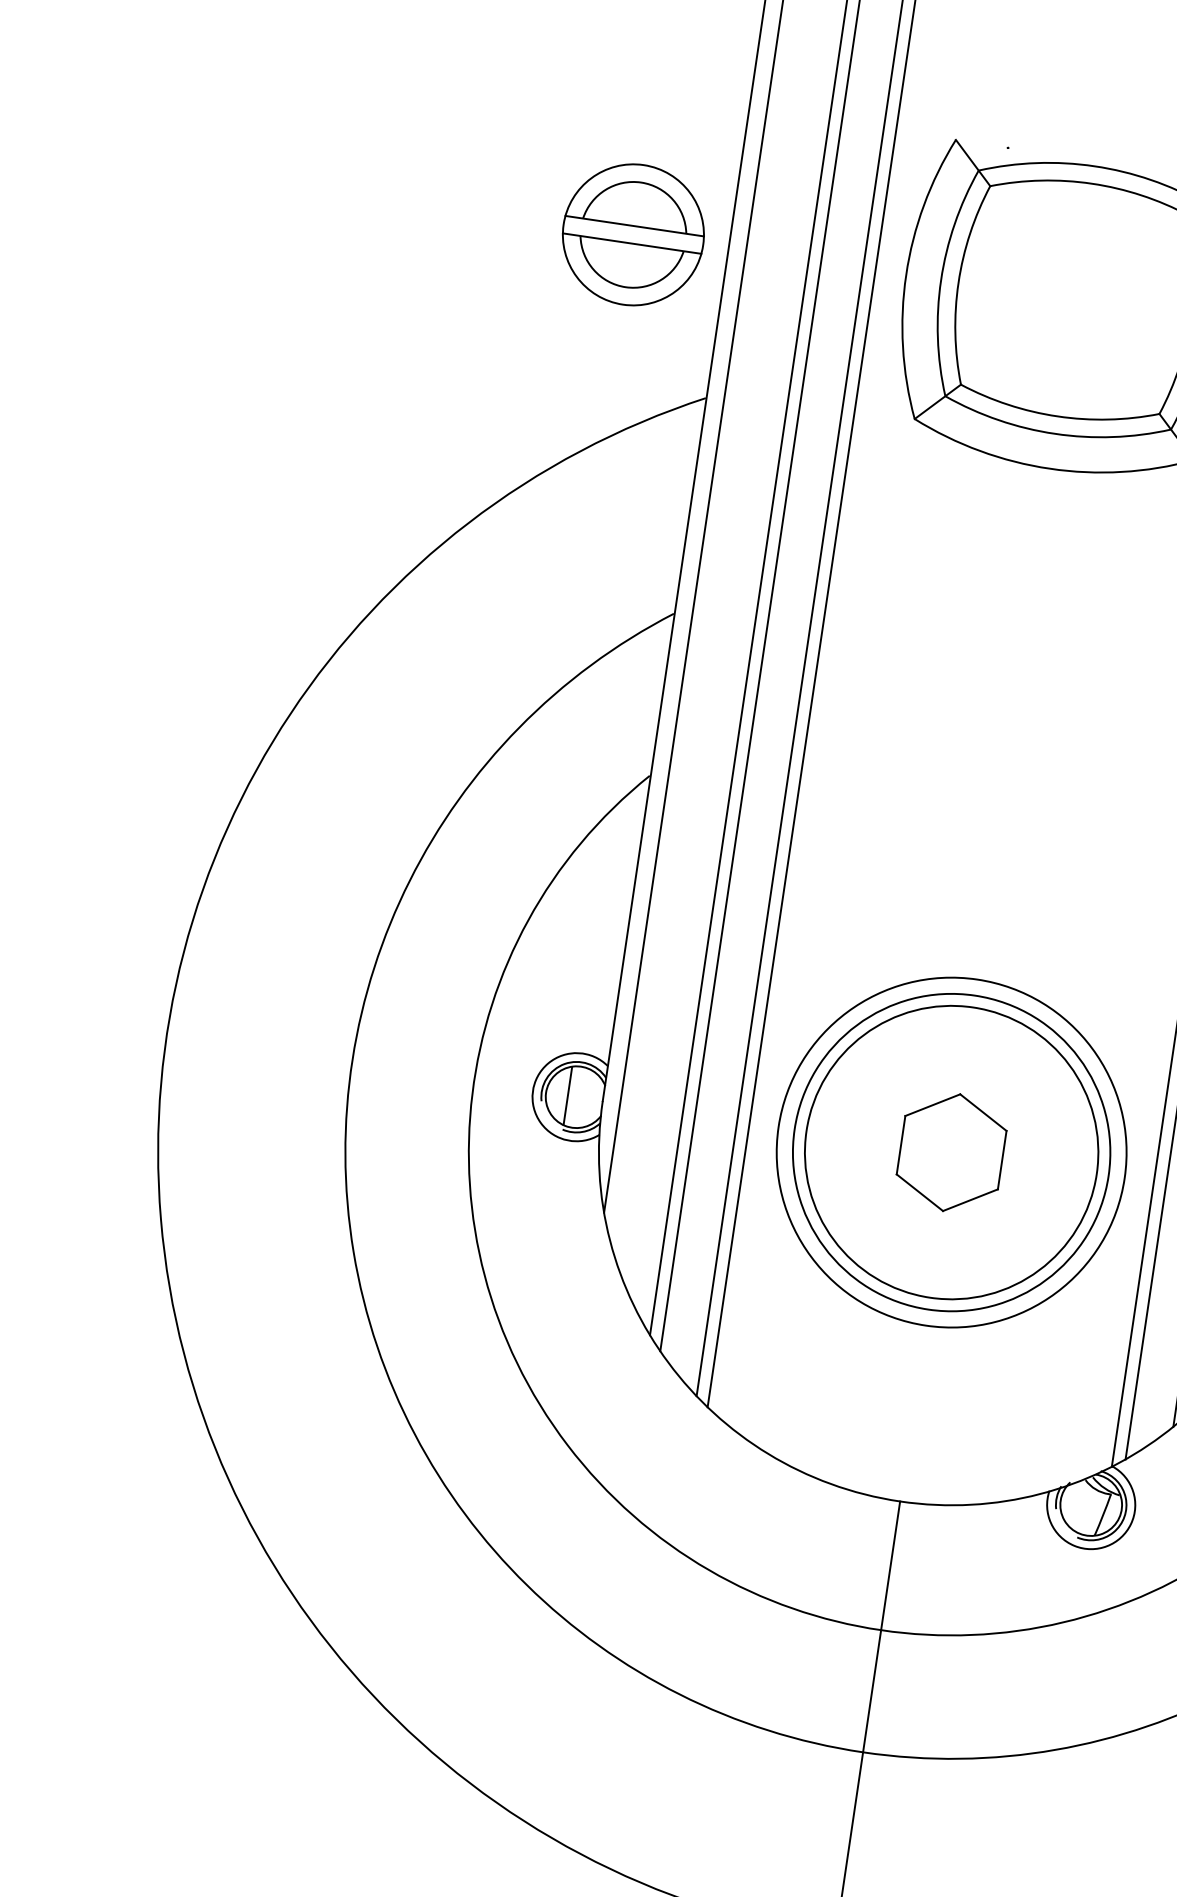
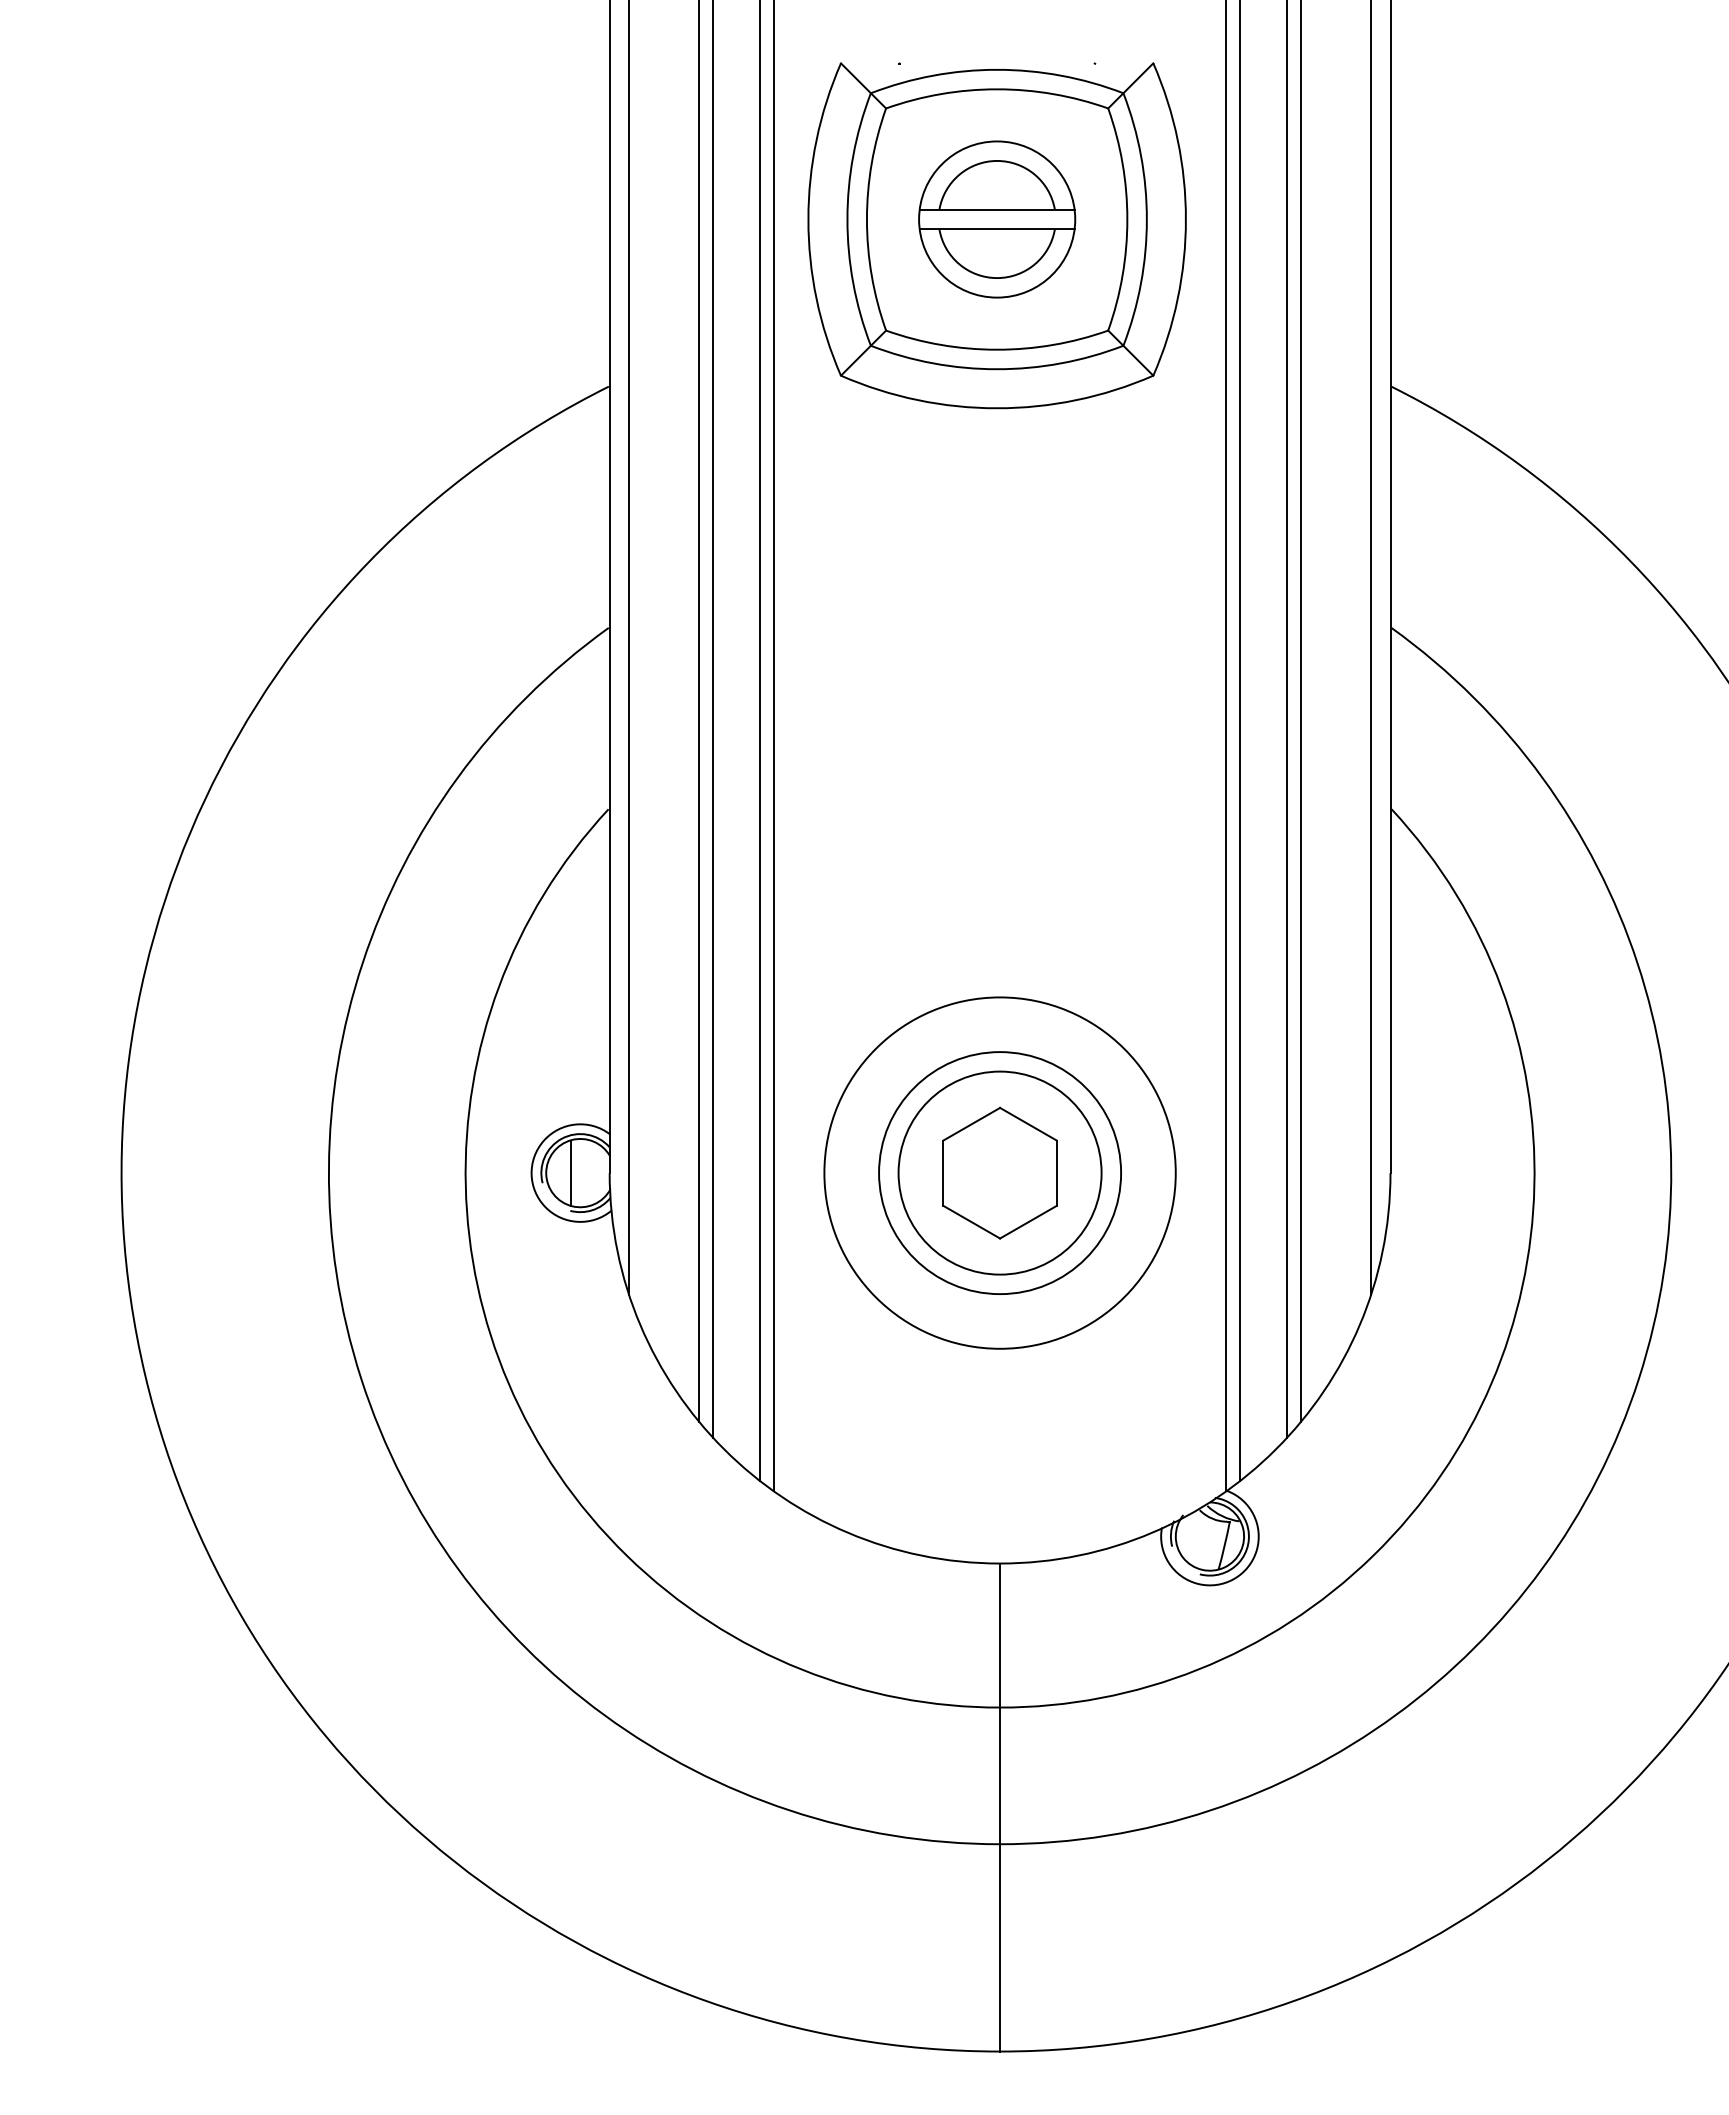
part: (633, 234) -> (997, 219), moved
circle: (951, 1151) -> (999, 1172), size x0.62
circle: (951, 1152) -> (1000, 1173), size x0.62

